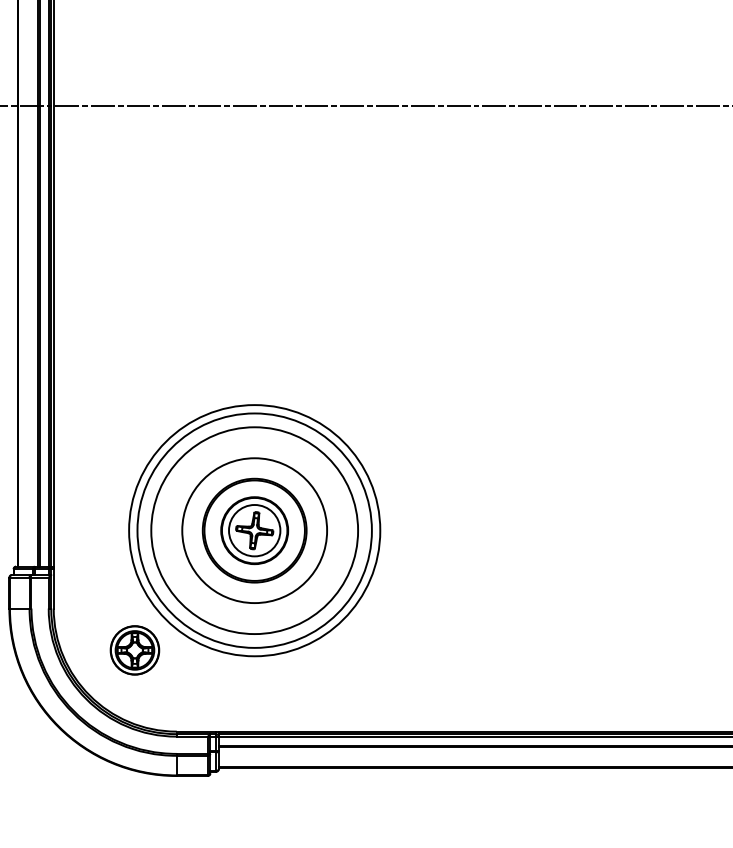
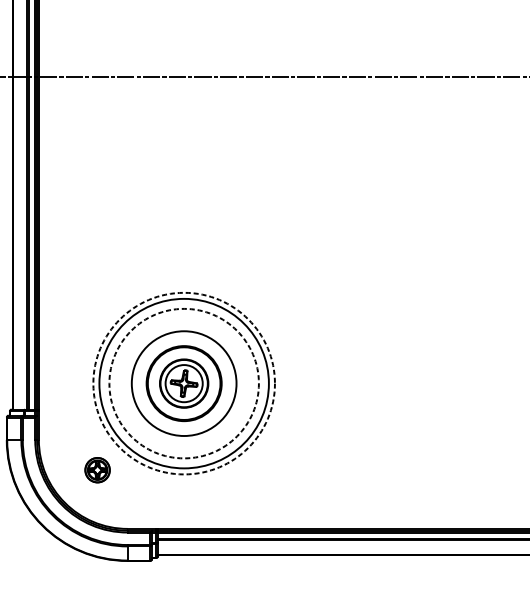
circle: (254, 530) -> (184, 383), solid -> dashed
circle: (254, 530) -> (184, 383), solid -> dashed
part: (134, 650) -> (97, 470), size x0.7

